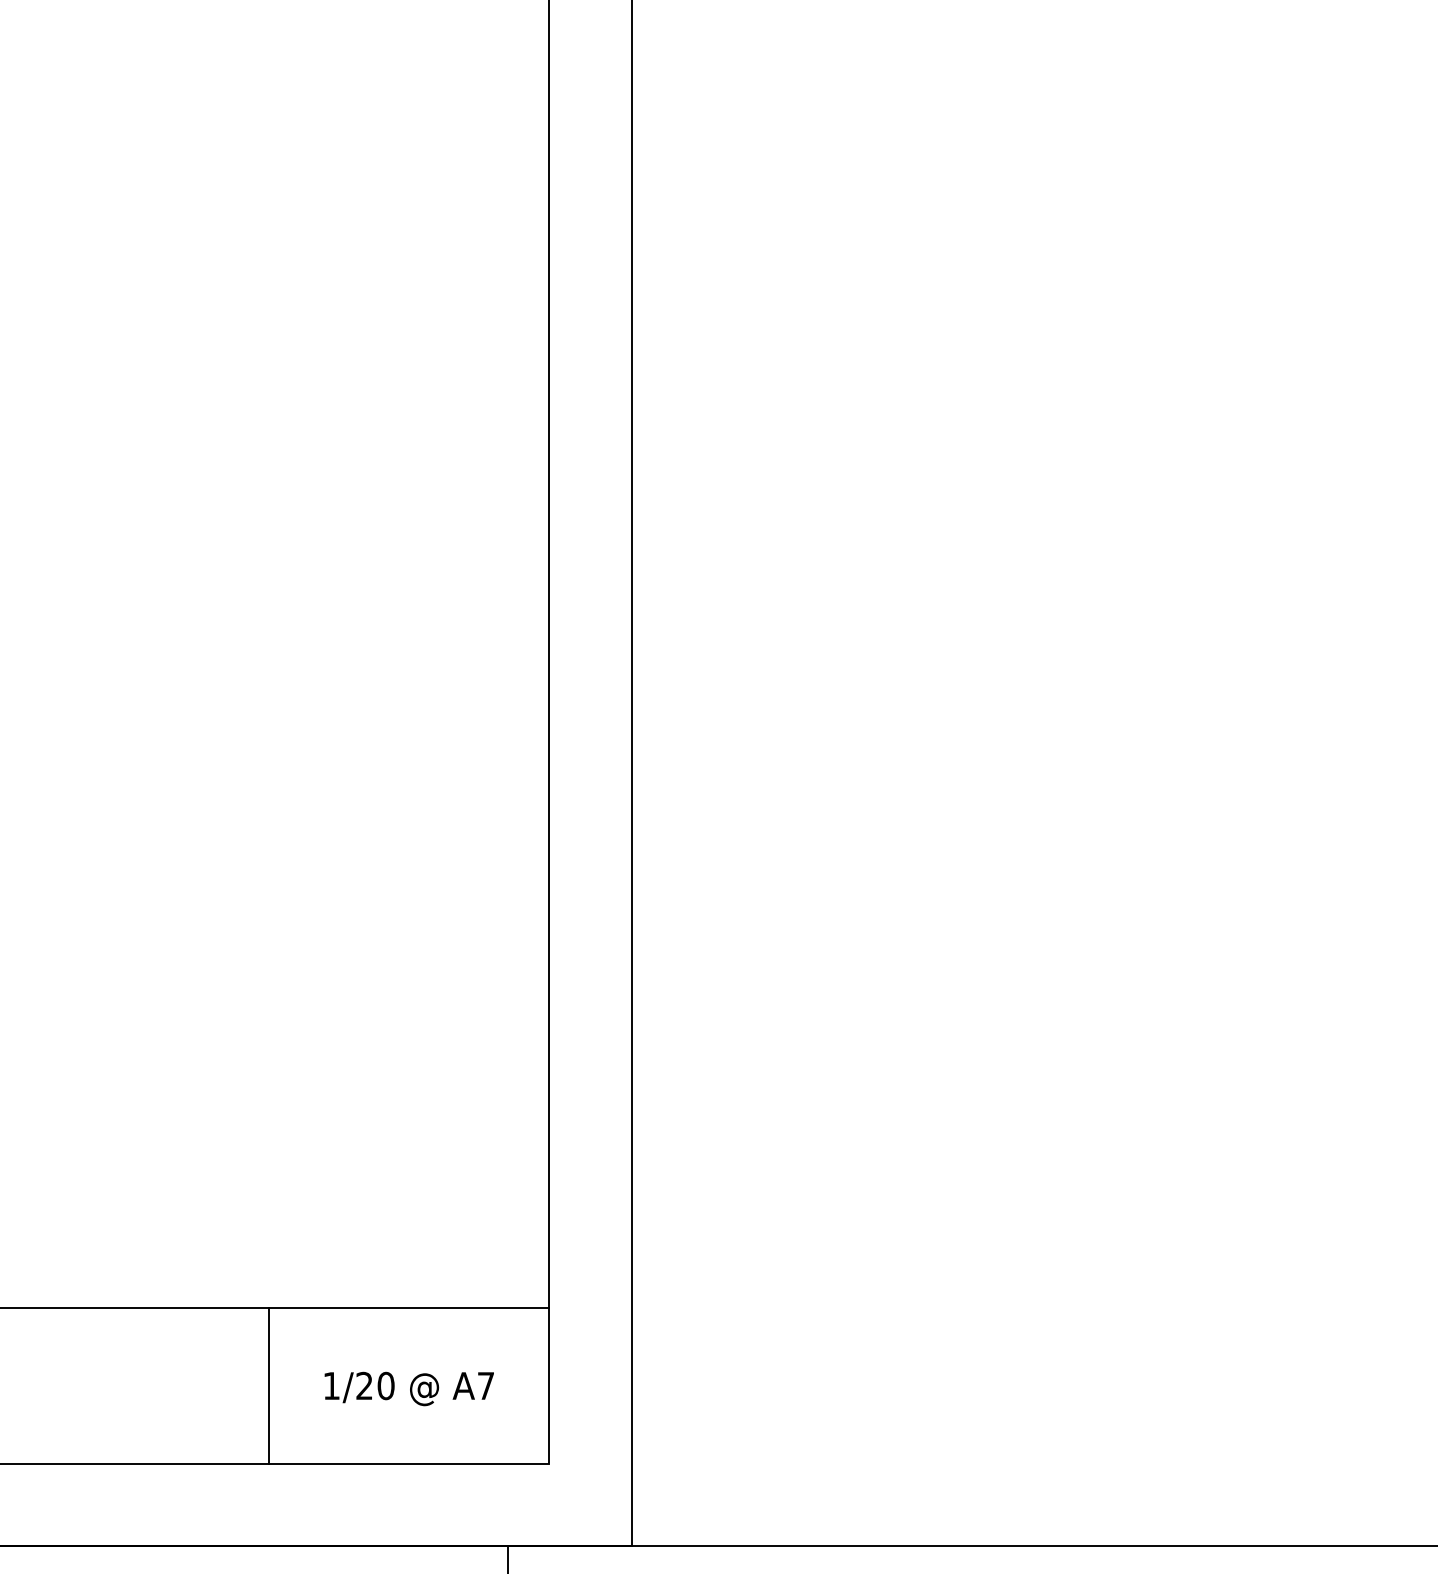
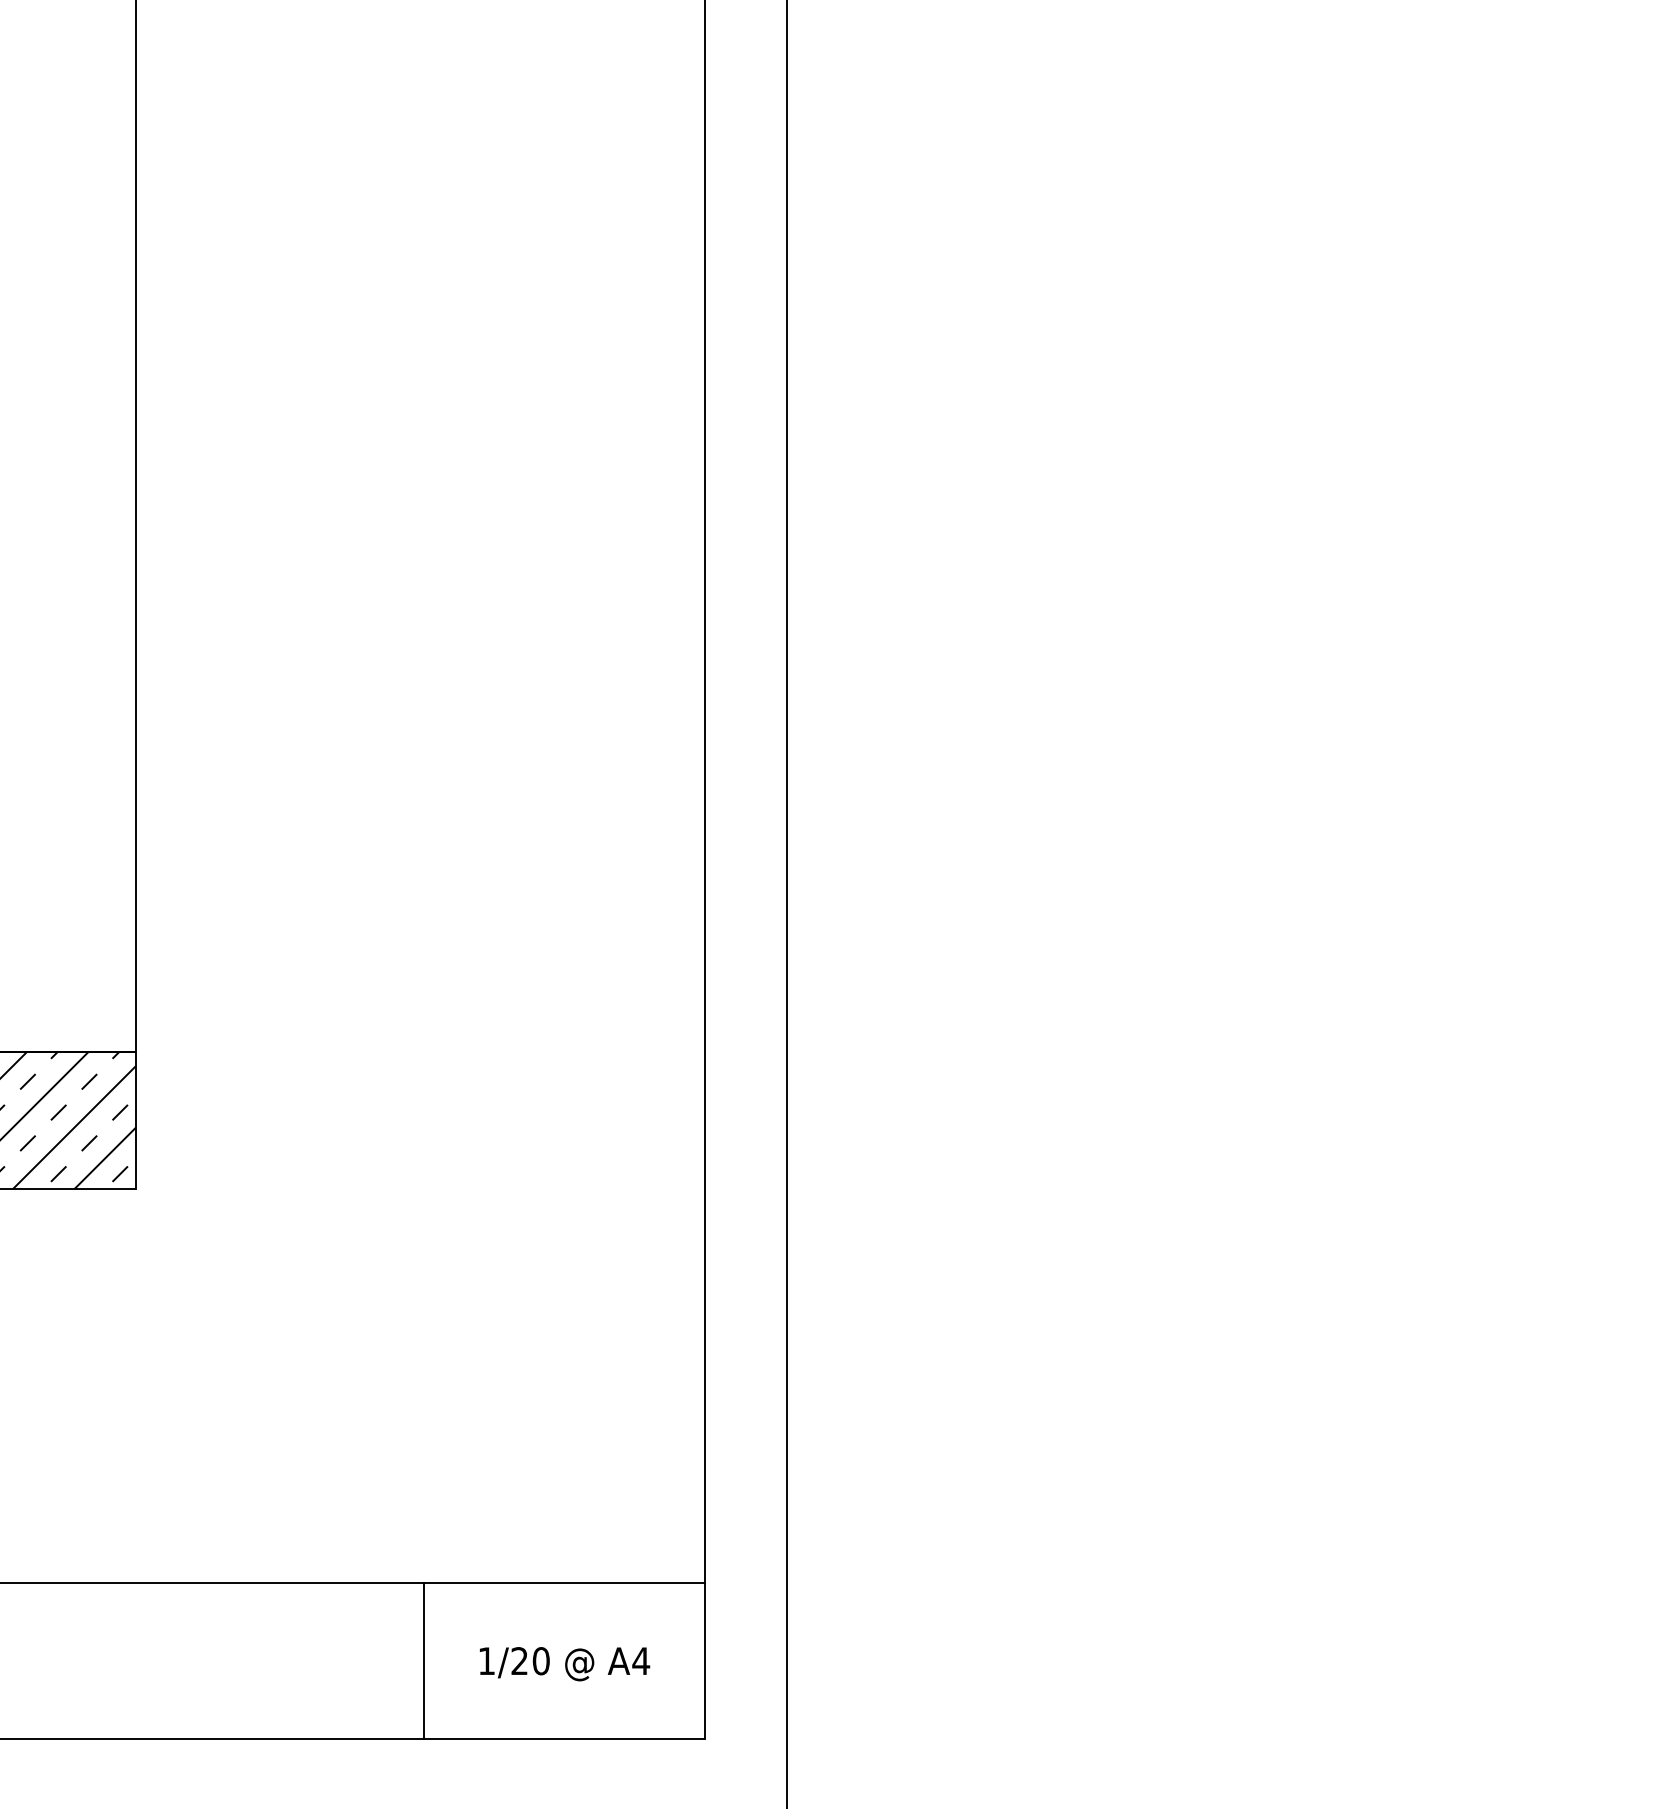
text: (486, 1385) -> (641, 1660), A7 -> A4

